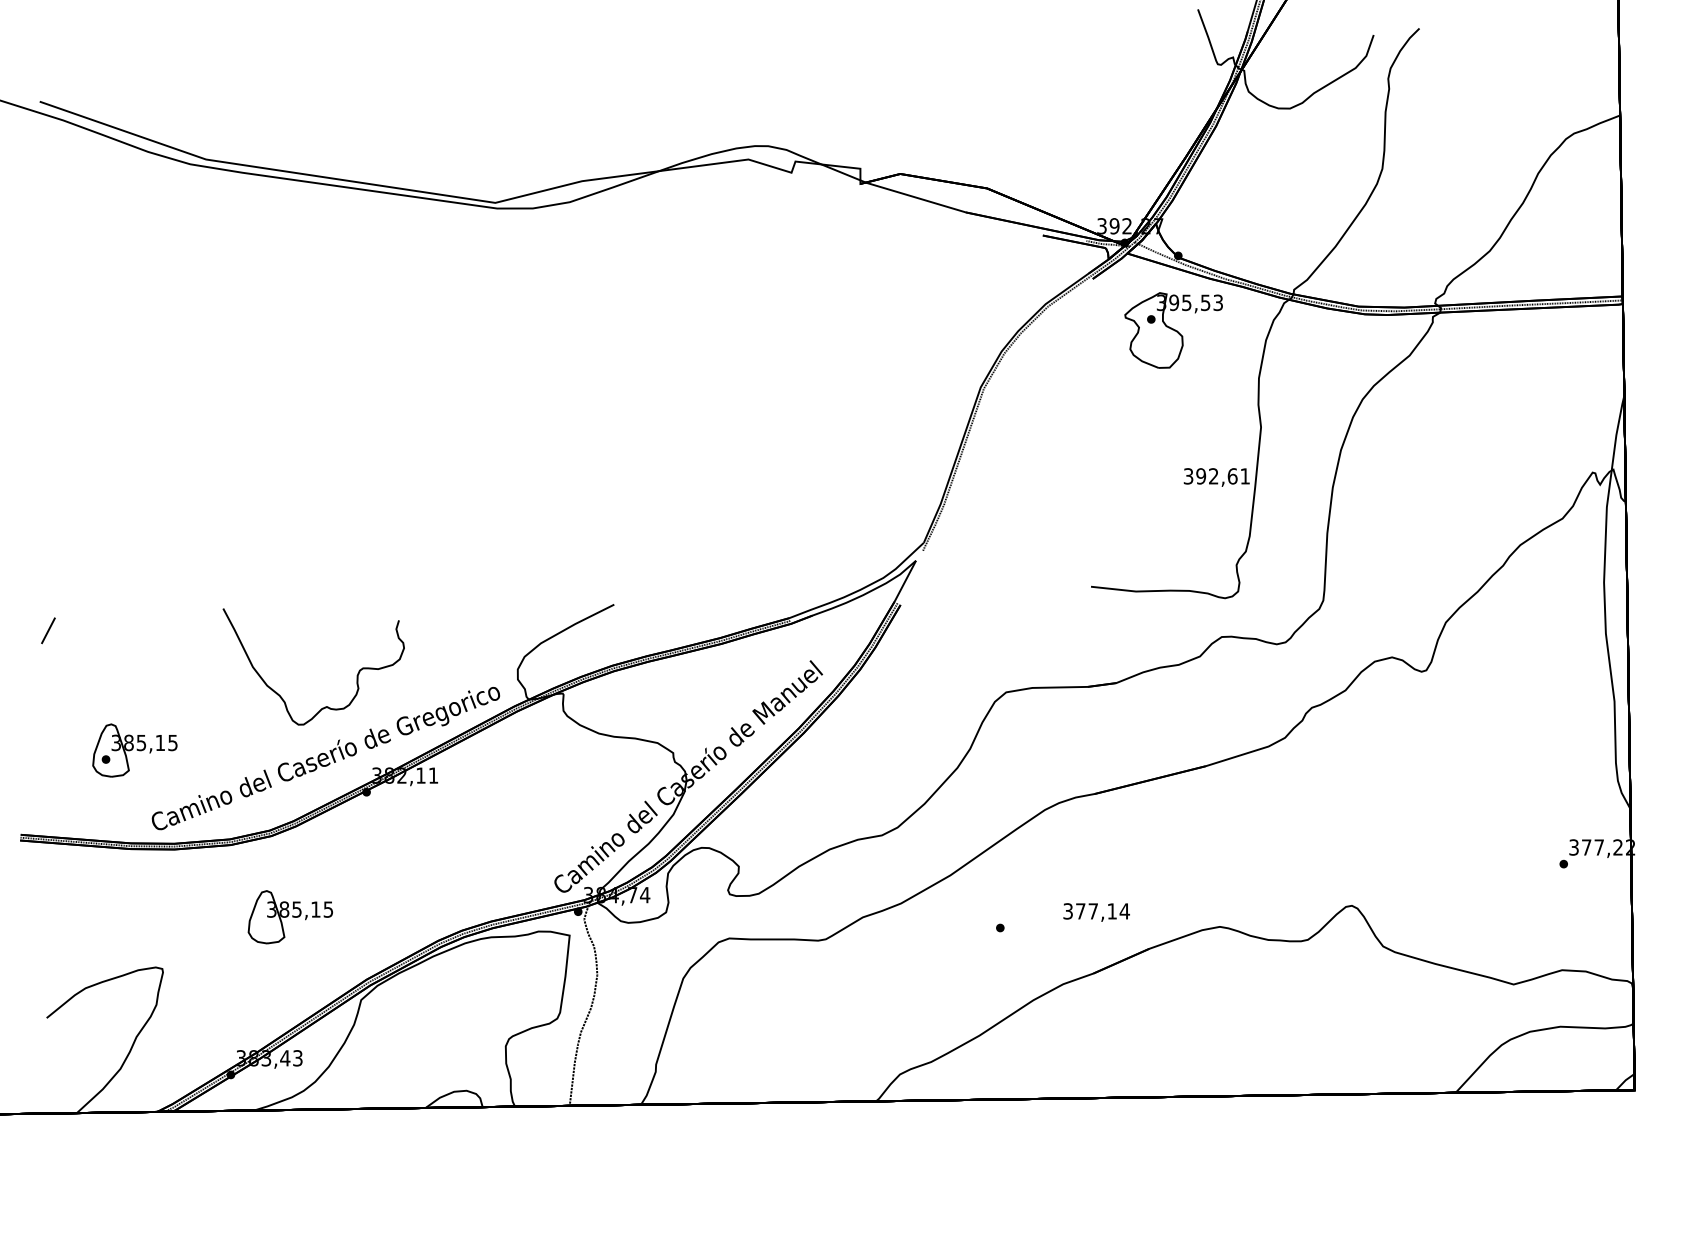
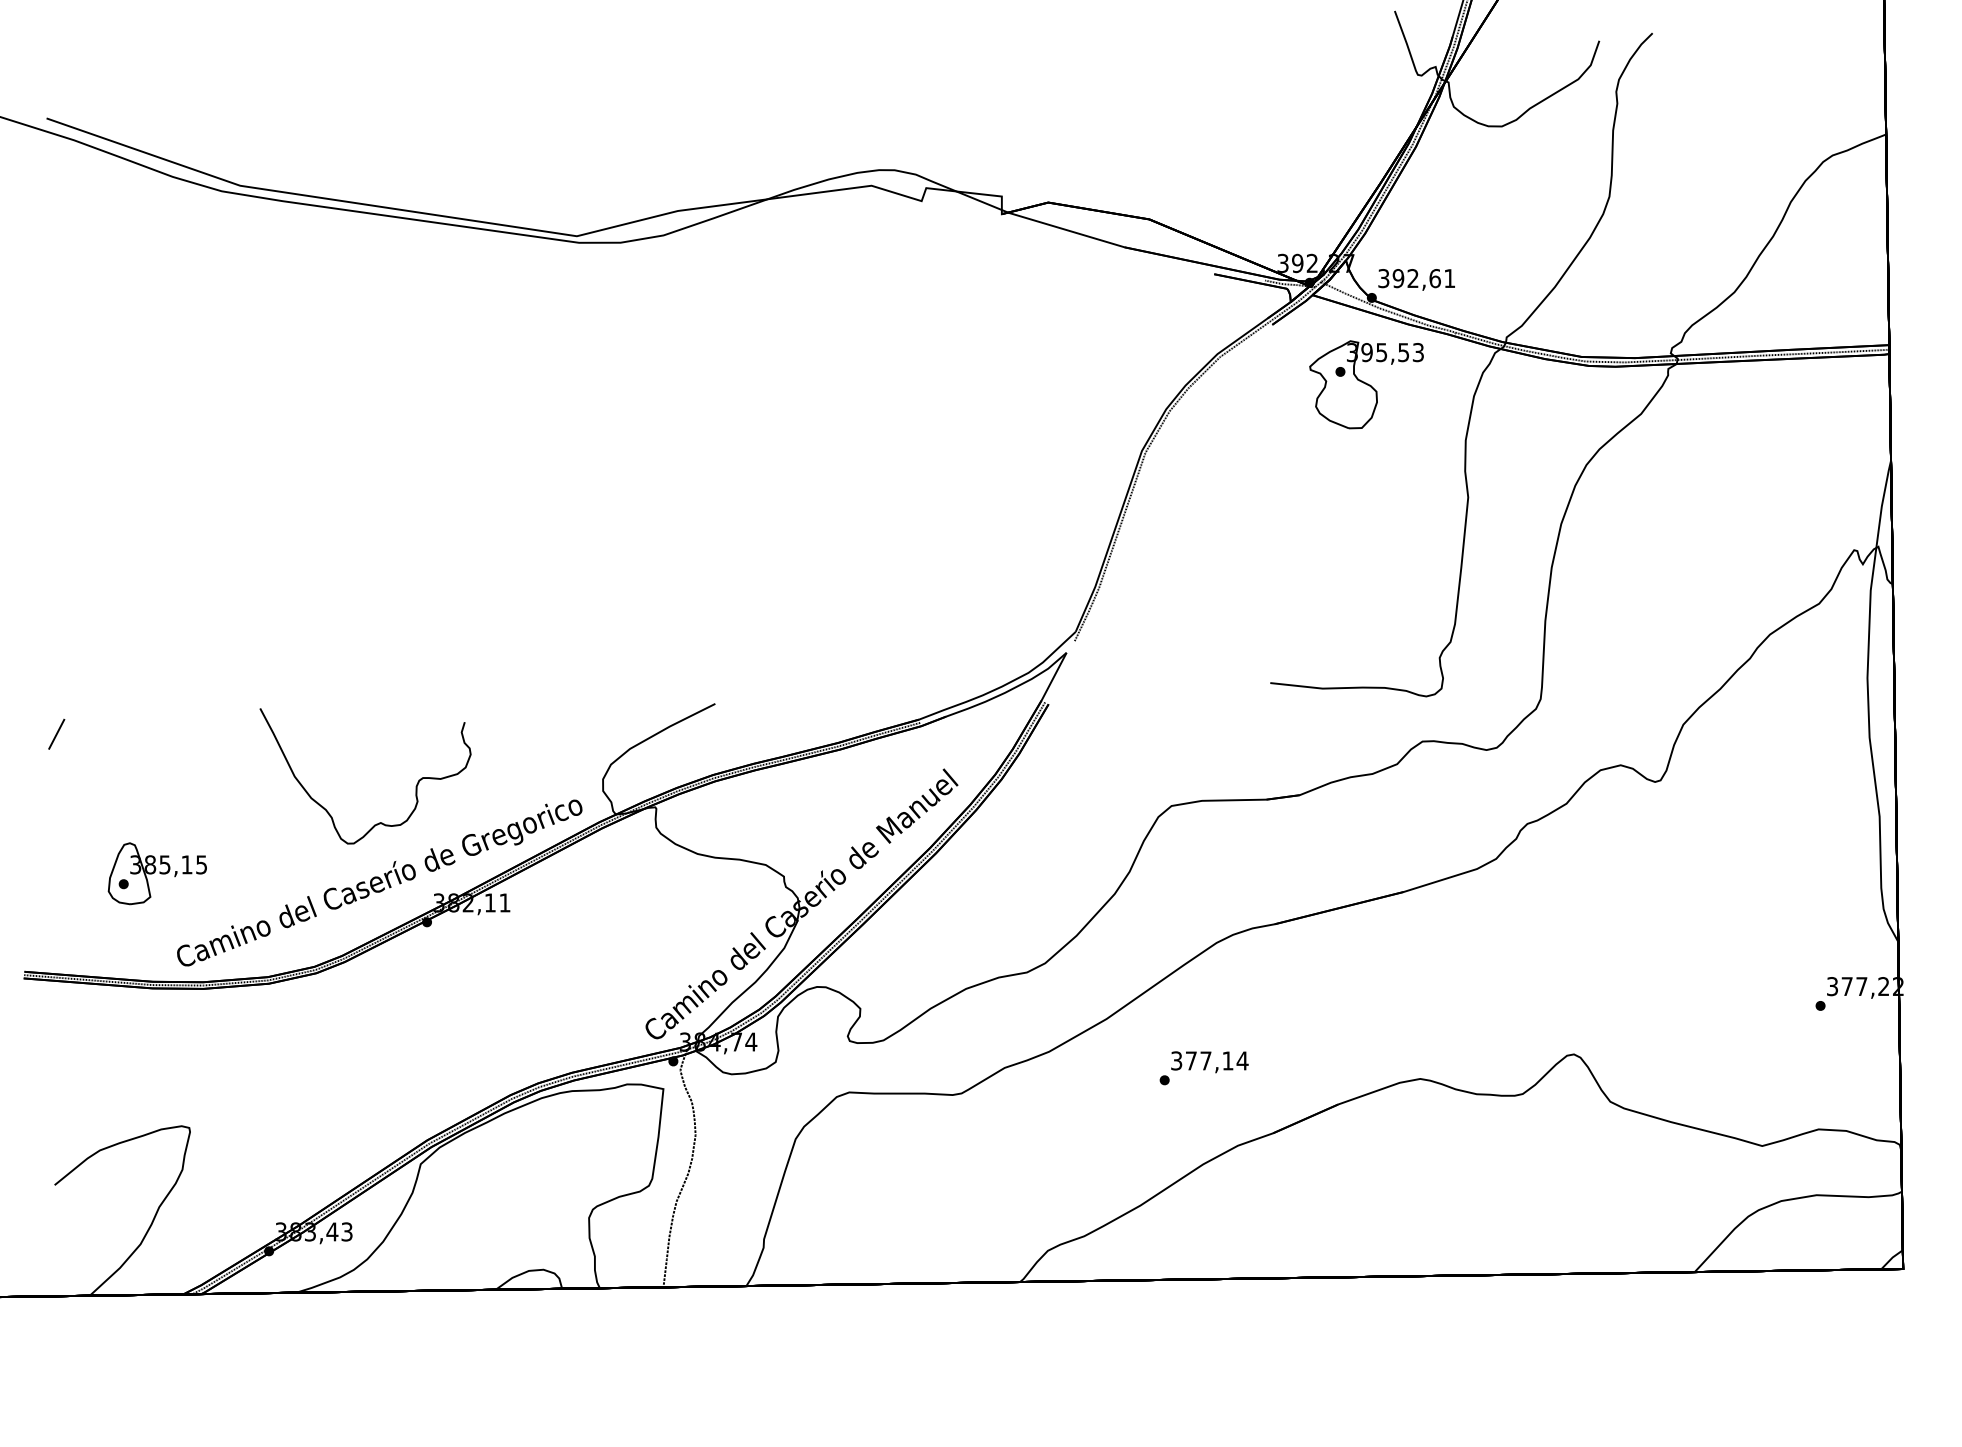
text: (1216, 477) -> (1416, 279), moved
text: (1096, 912) -> (1209, 1062), moved
part: (289, 917) -> (337, 1067), removed

